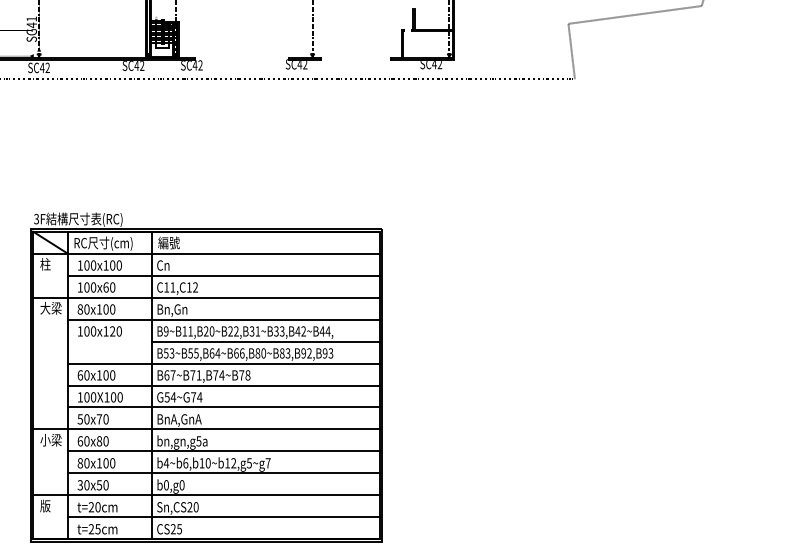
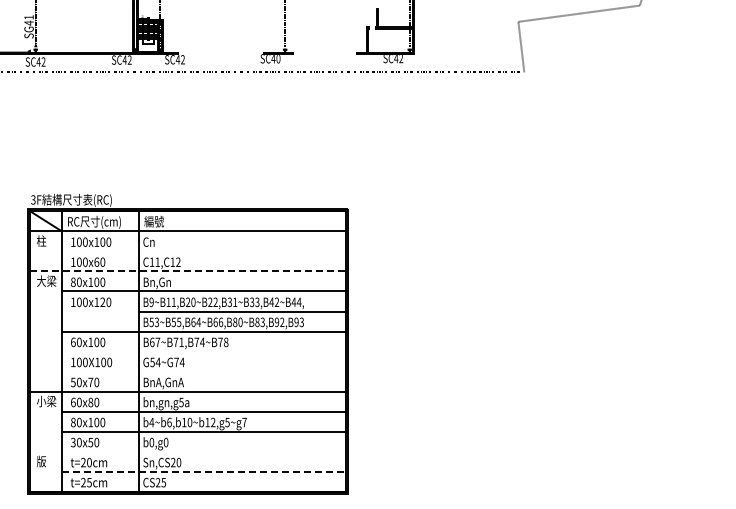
text: (305, 65) -> (278, 59), SC42 -> SC40
line: (223, 275) -> (203, 251), removed
line: (206, 297) -> (188, 271), solid -> dashed
line: (223, 385) -> (203, 351), removed
line: (223, 407) -> (203, 371), removed
line: (206, 495) -> (188, 451), removed
line: (224, 516) -> (204, 471), solid -> dashed

